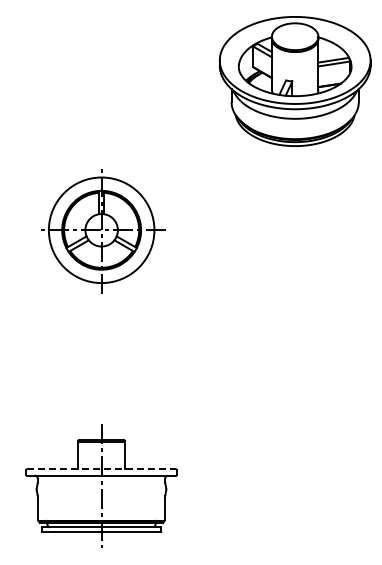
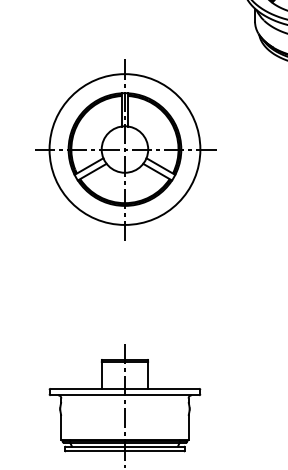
part: (101, 230) -> (124, 150), size x1.43
line: (102, 469) -> (125, 389), dashed -> solid

